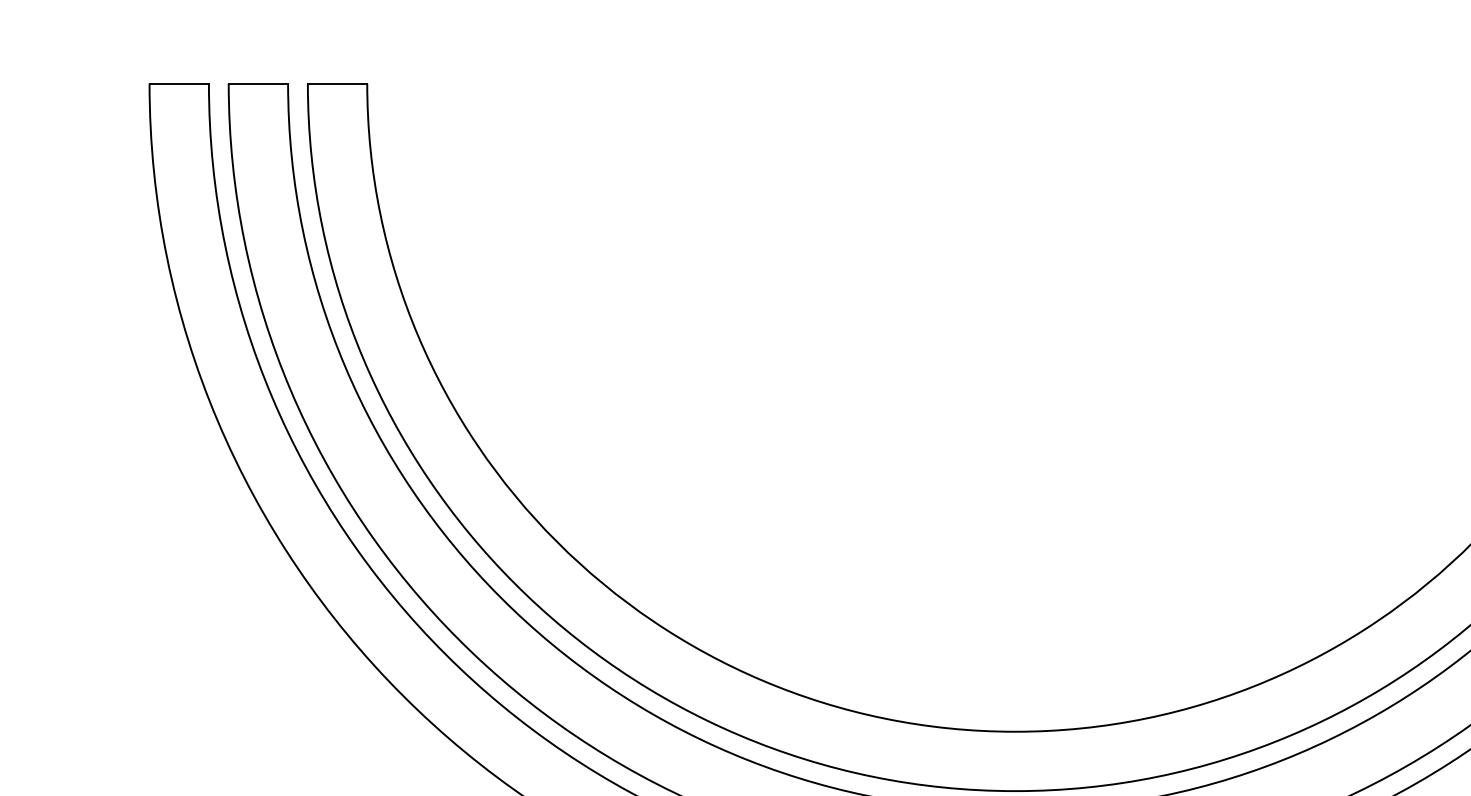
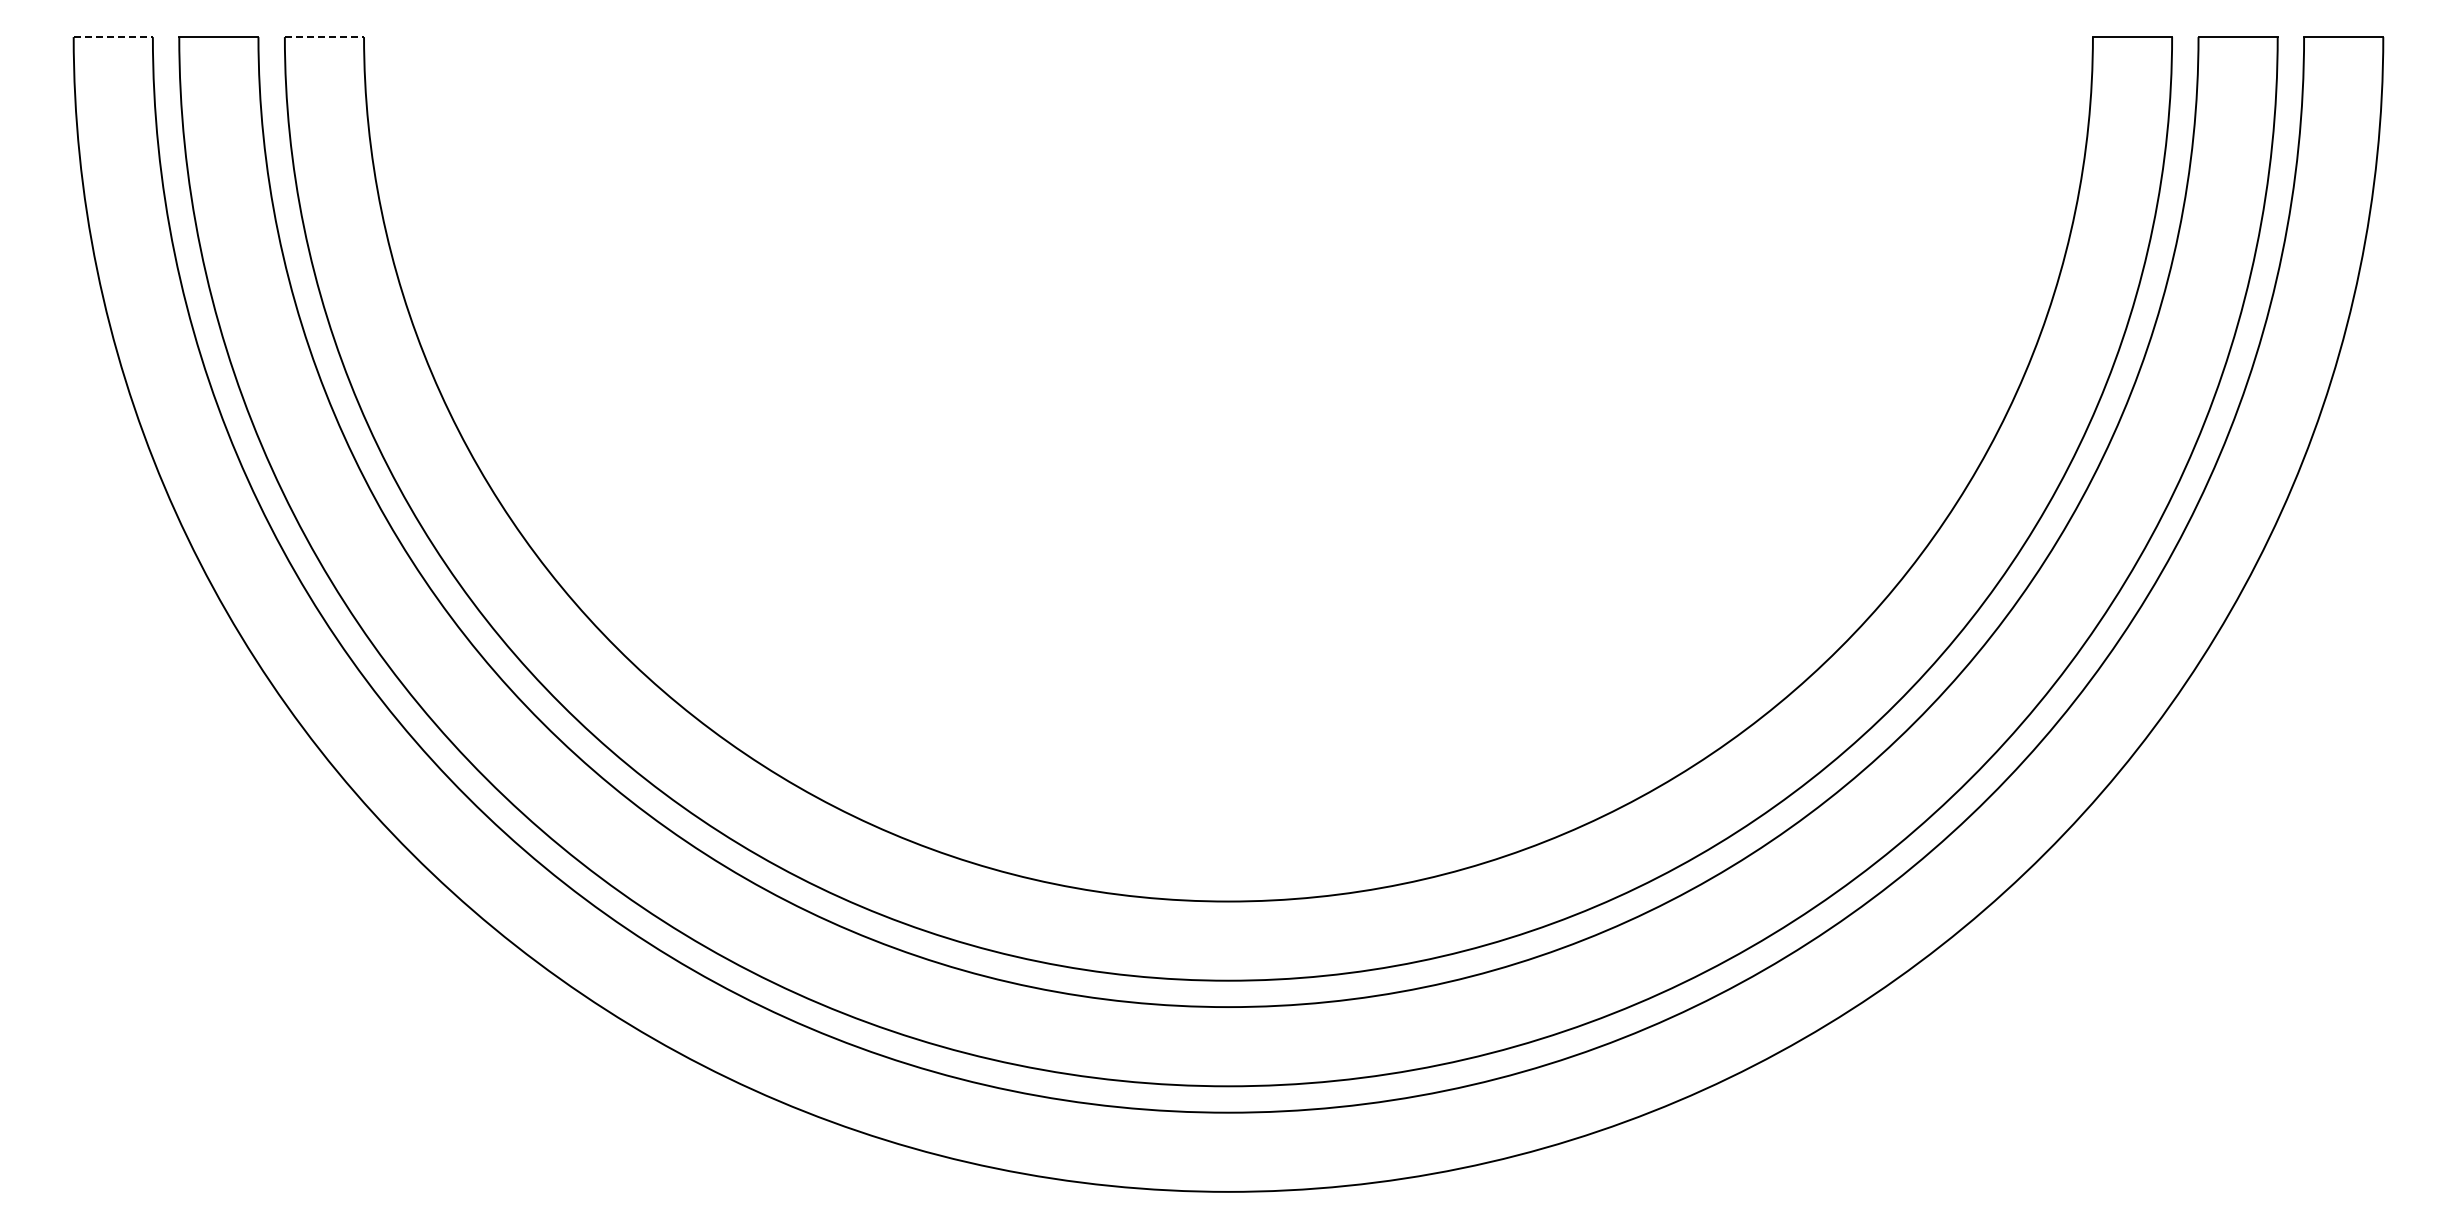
line: (179, 83) -> (113, 37), solid -> dashed
line: (337, 83) -> (324, 37), solid -> dashed

